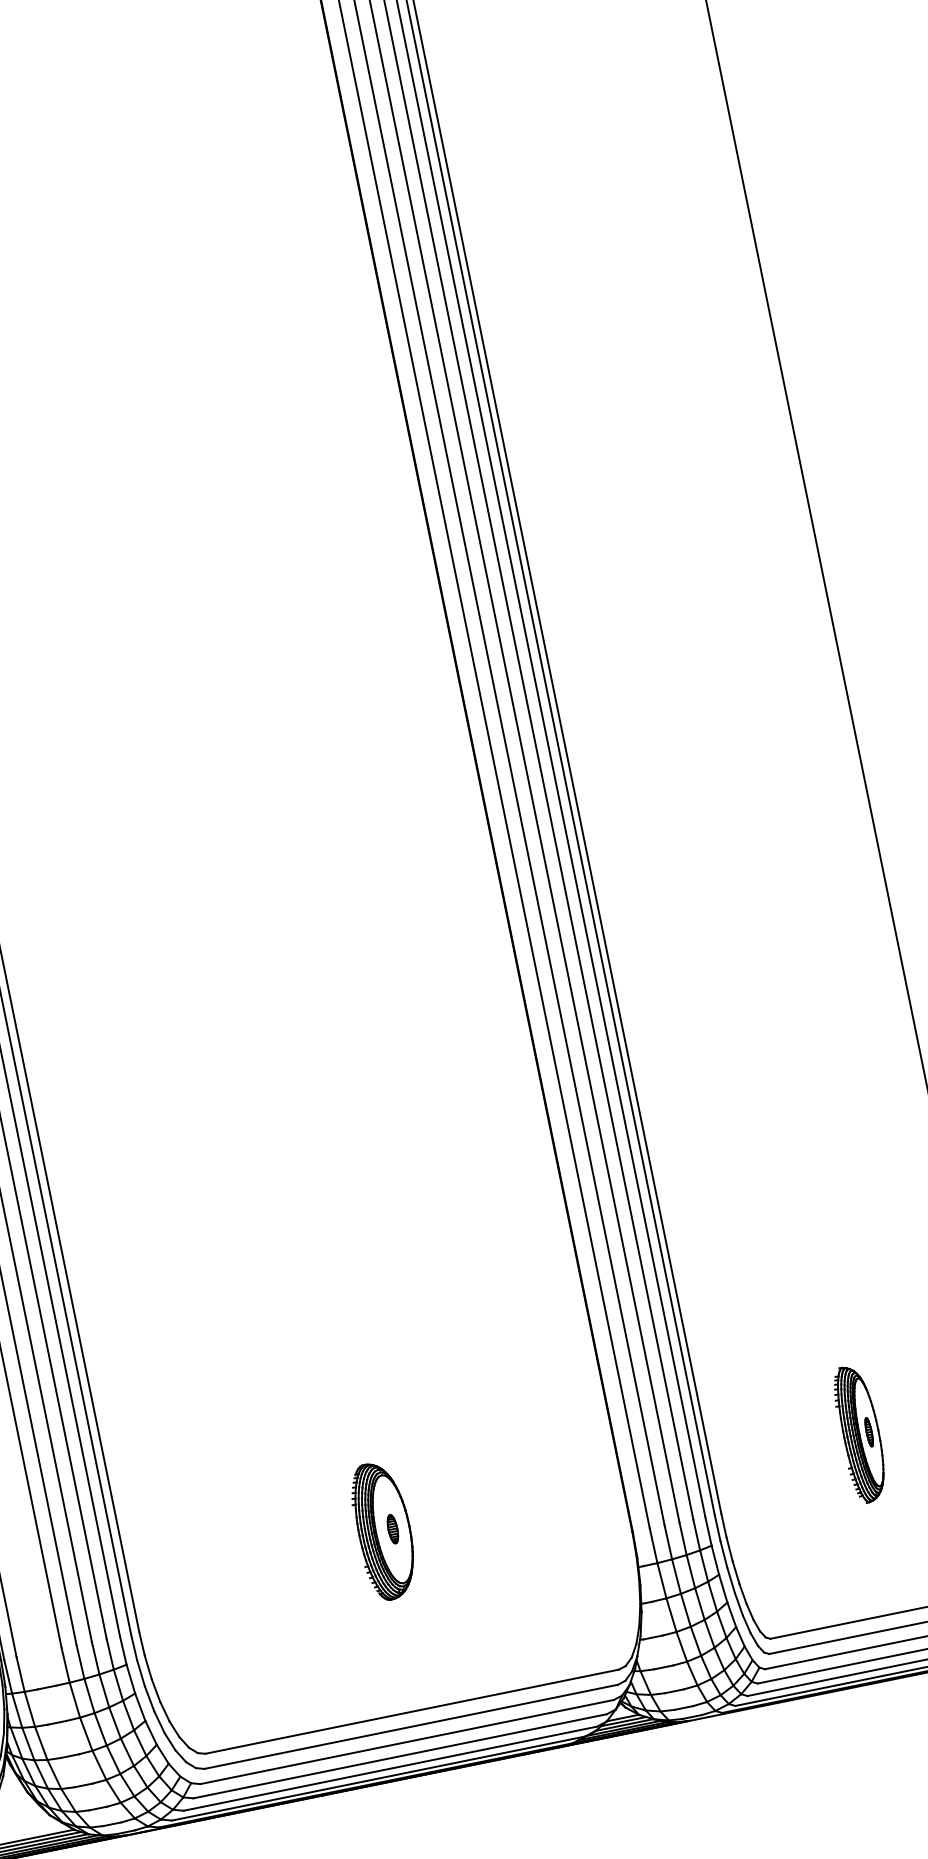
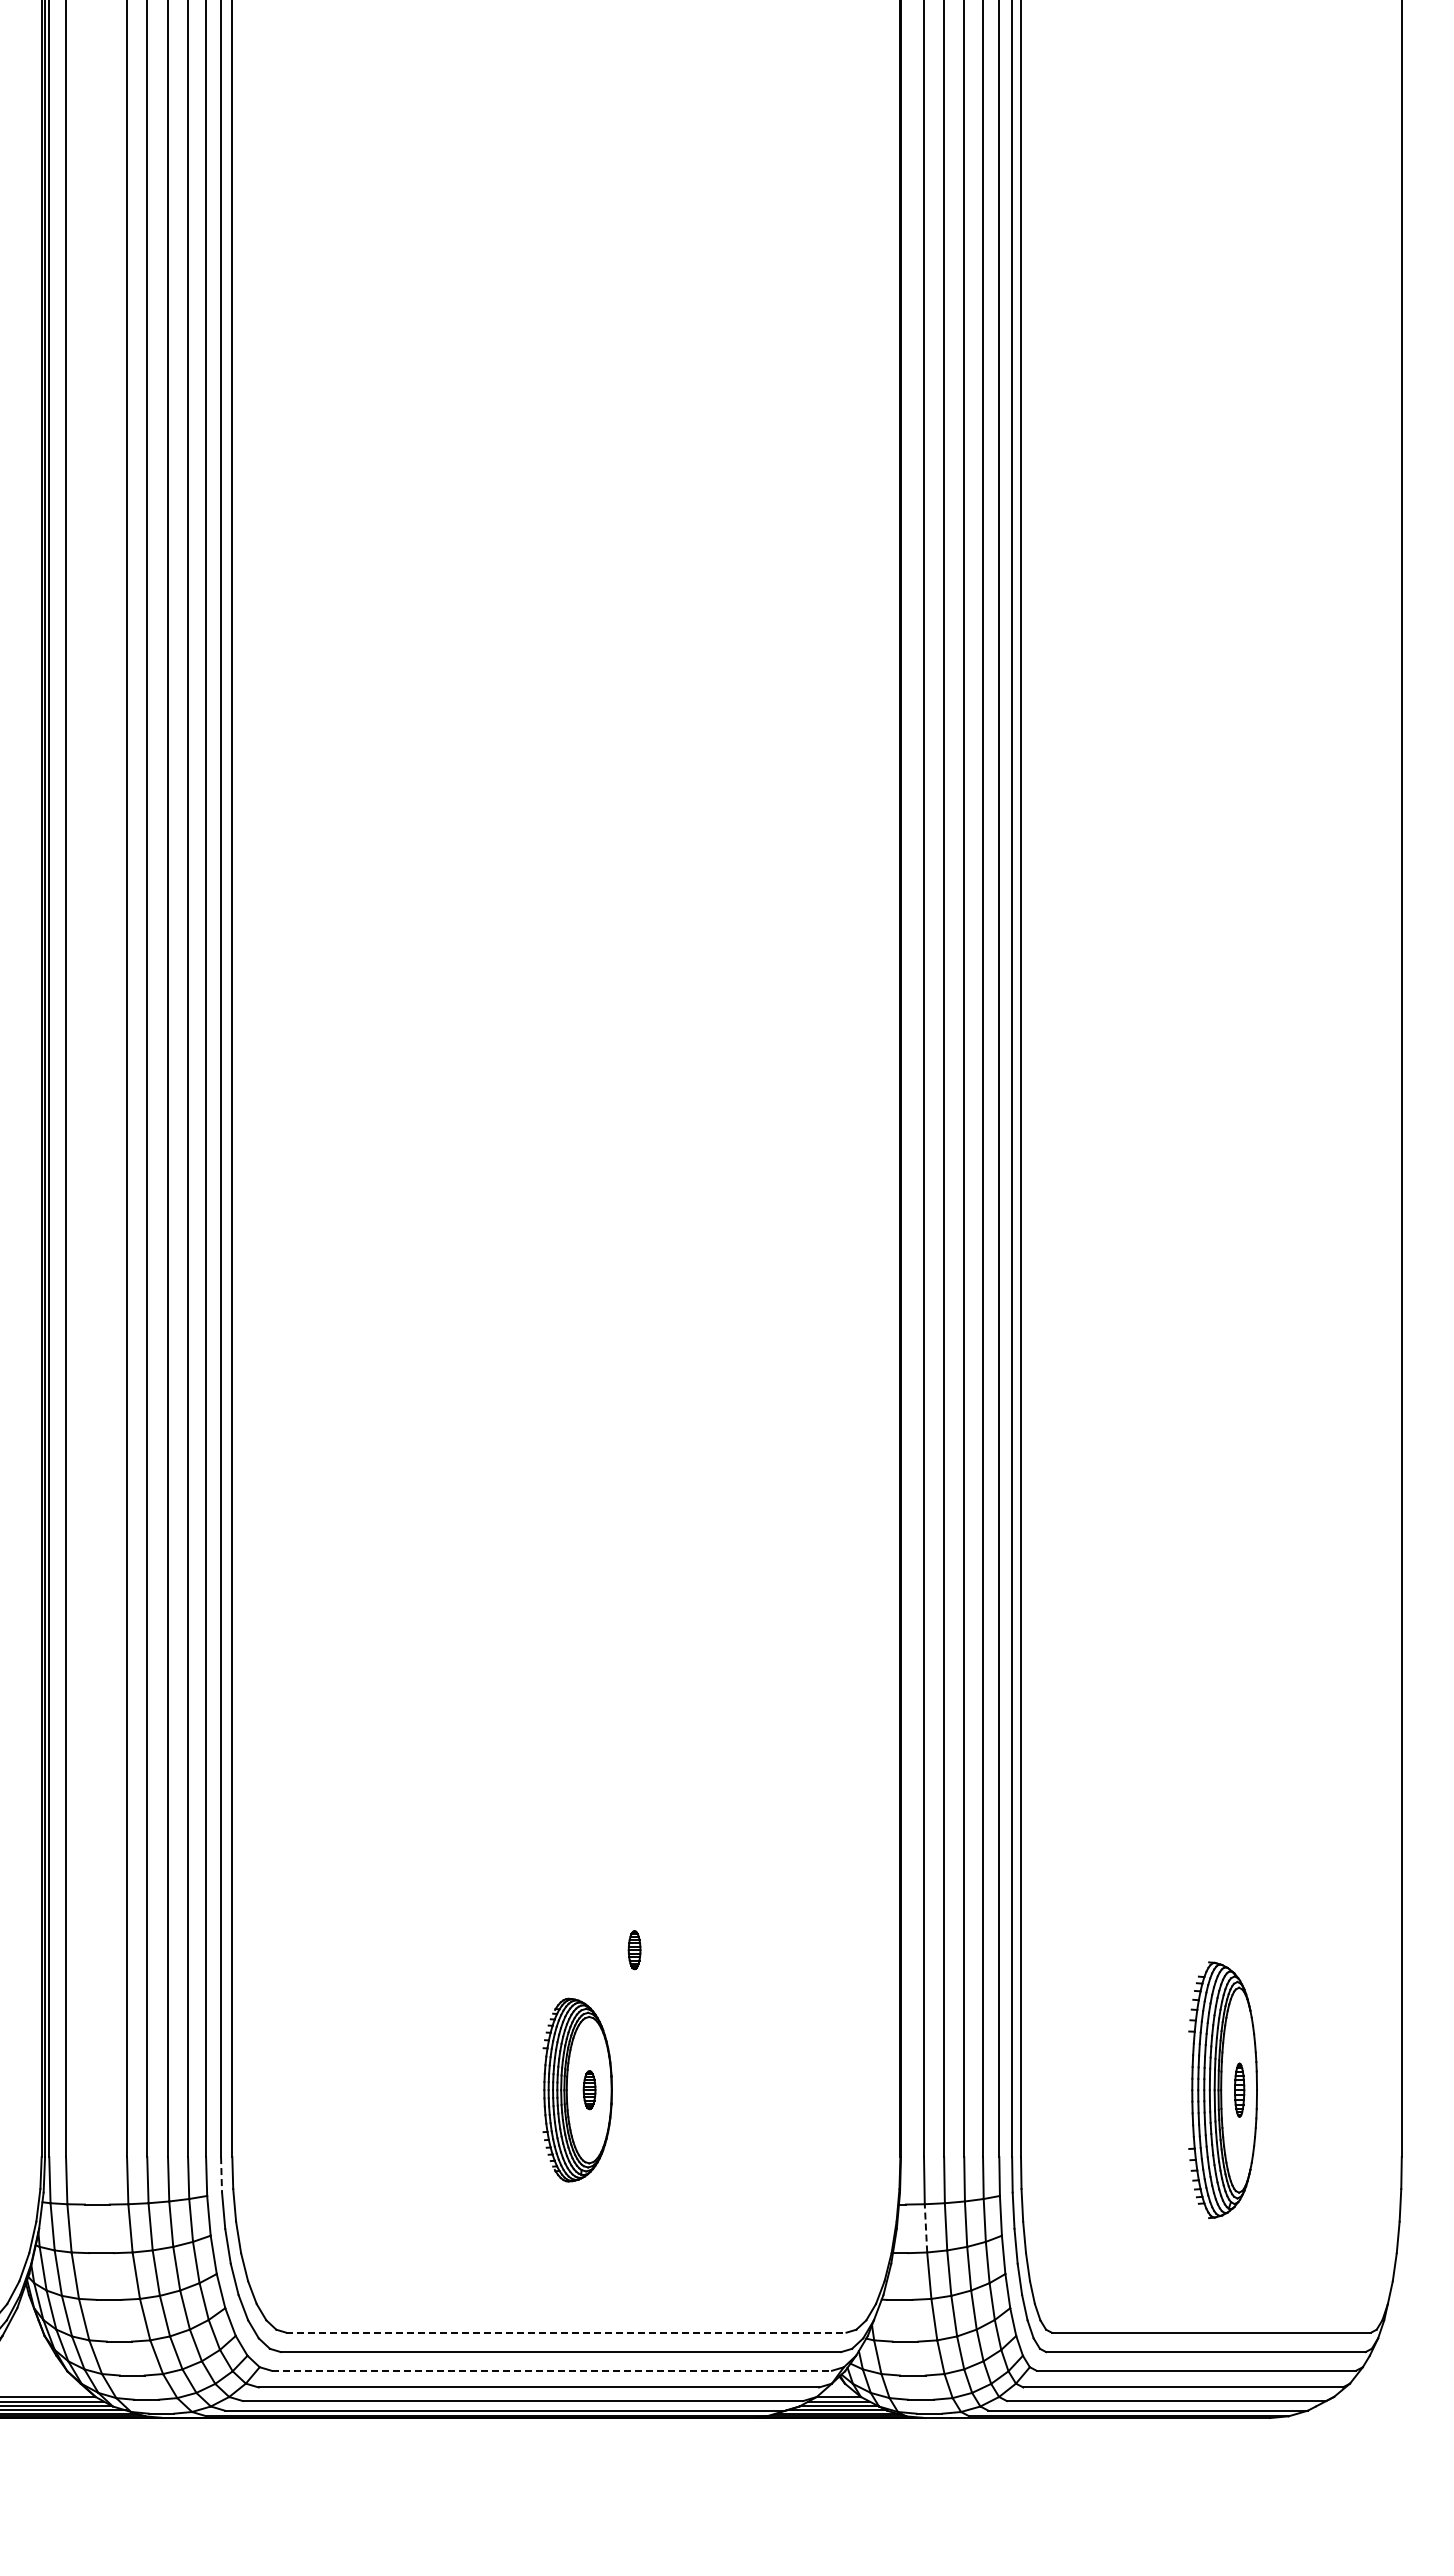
part: (405, 1419) -> (634, 1950), added
part: (860, 1433) -> (1223, 2089), size x1.4
line: (661, 1580) -> (925, 2227), solid -> dashed
line: (133, 1646) -> (221, 2174), solid -> dashed
line: (412, 1711) -> (566, 2332), solid -> dashed
line: (407, 1741) -> (552, 2370), solid -> dashed

